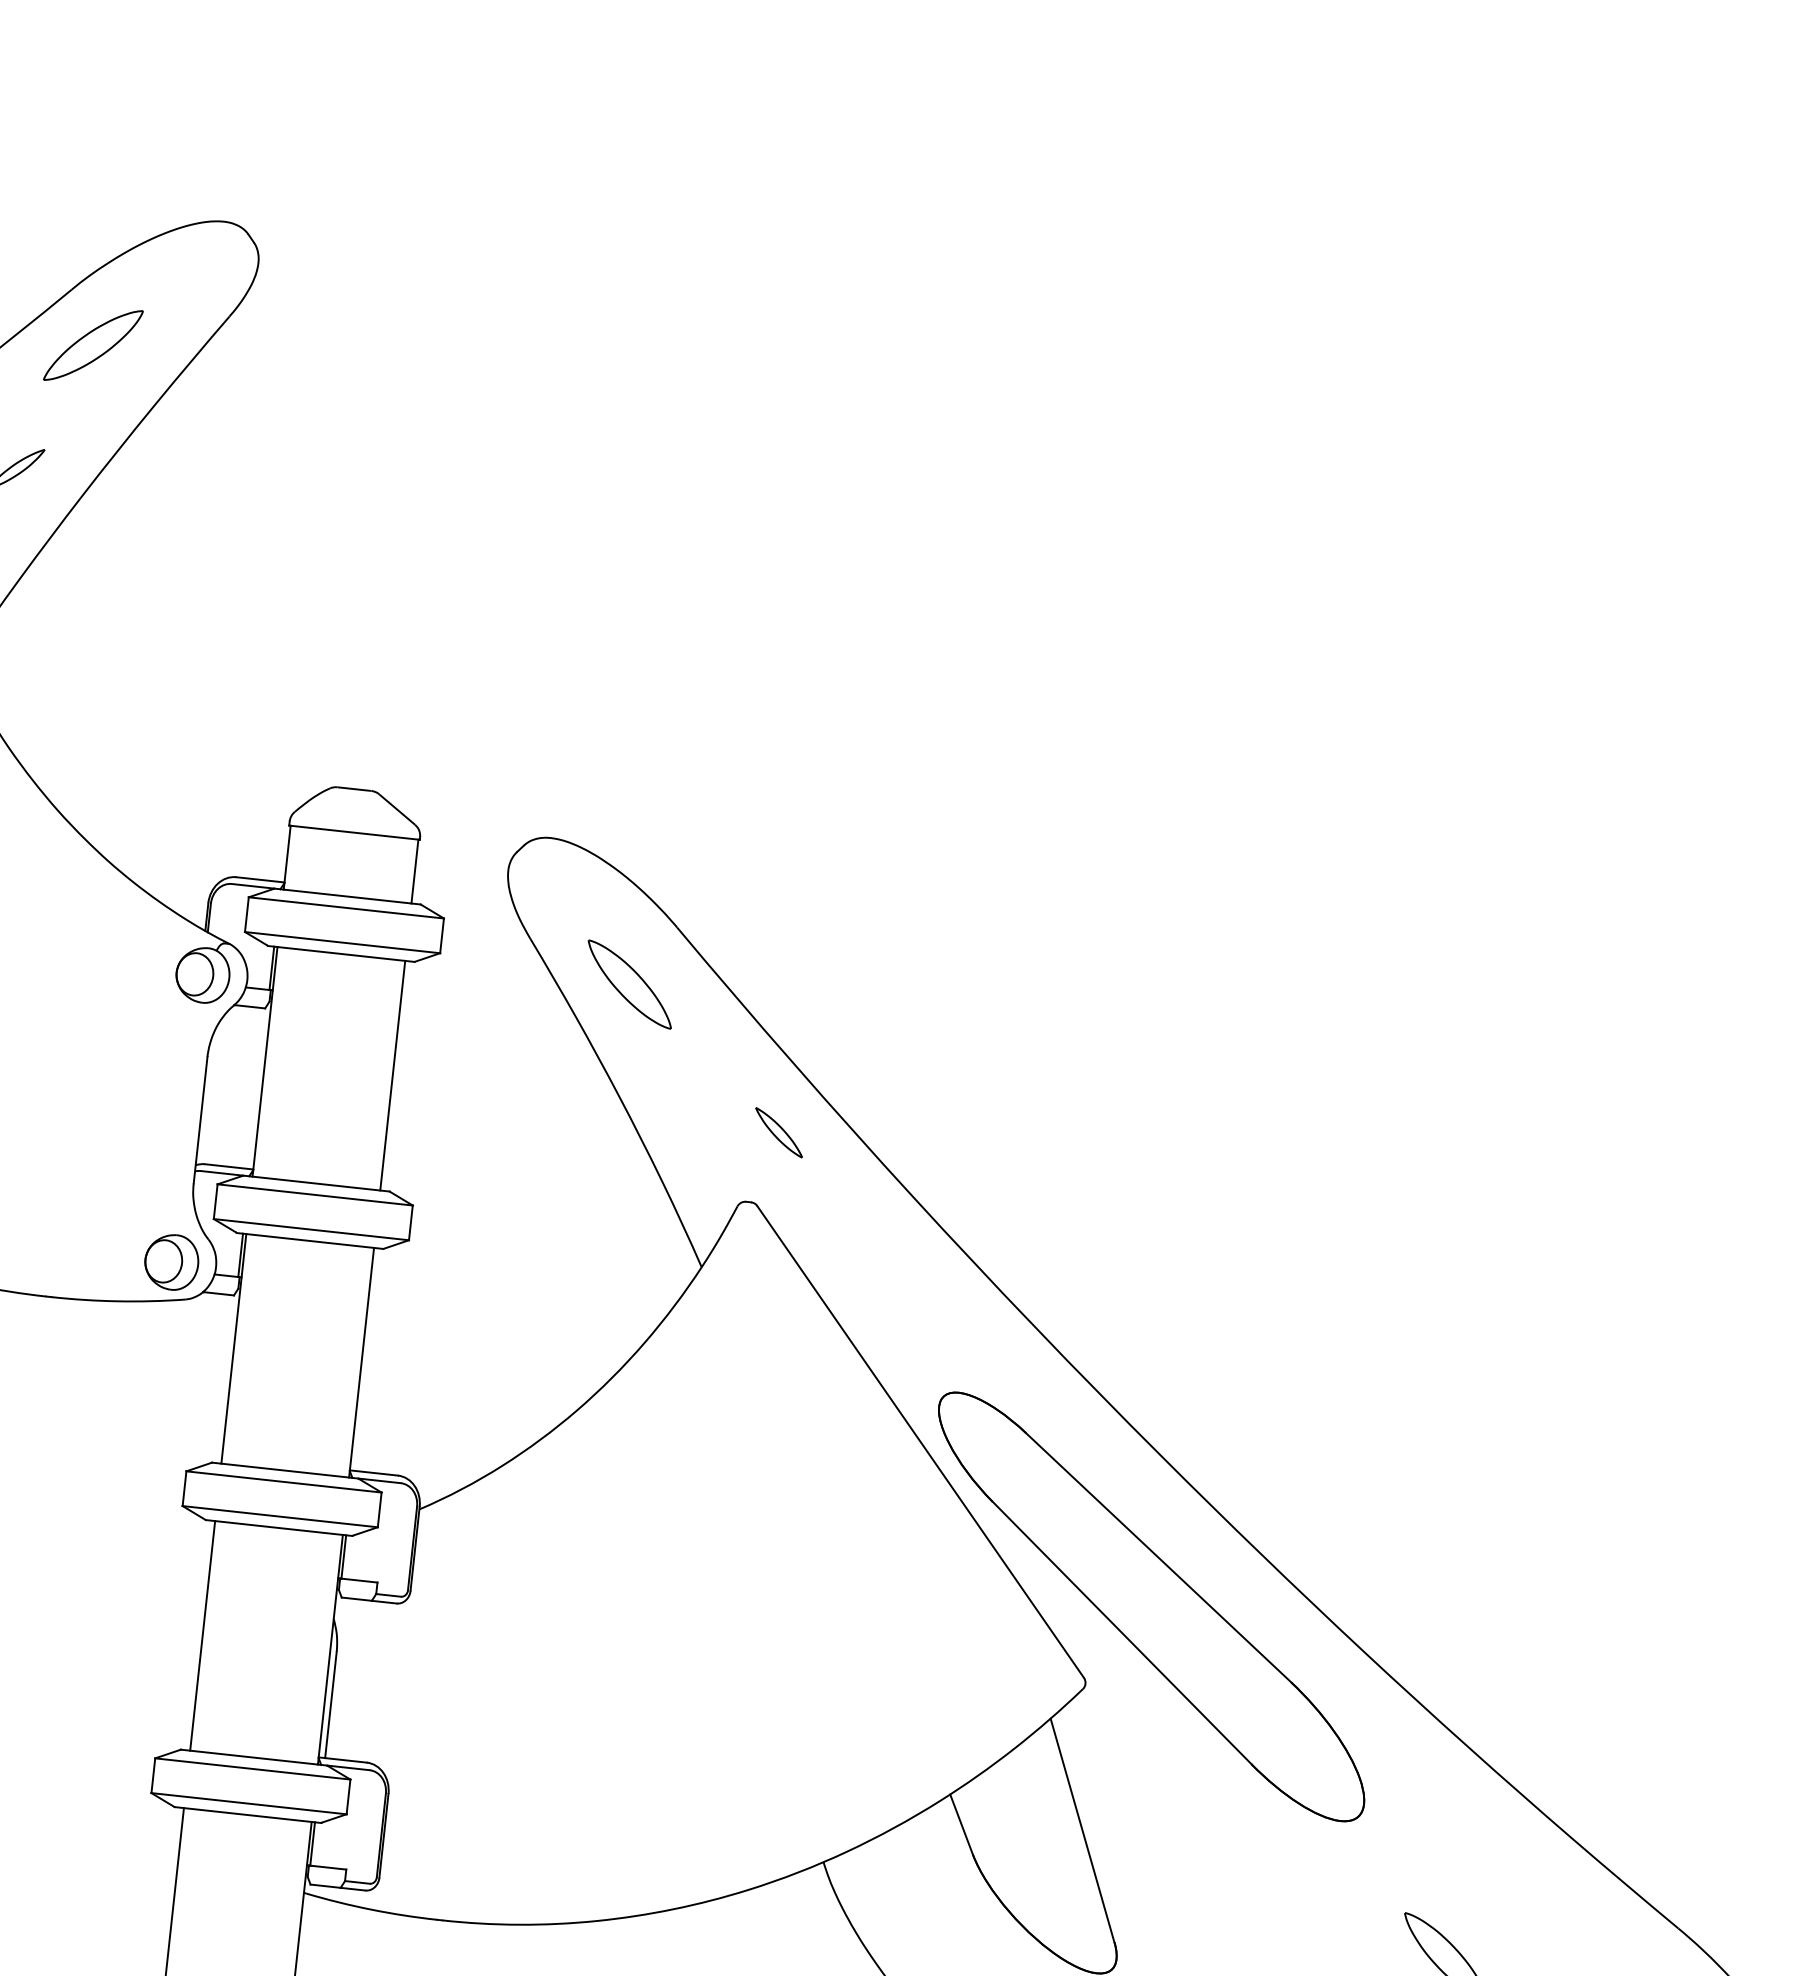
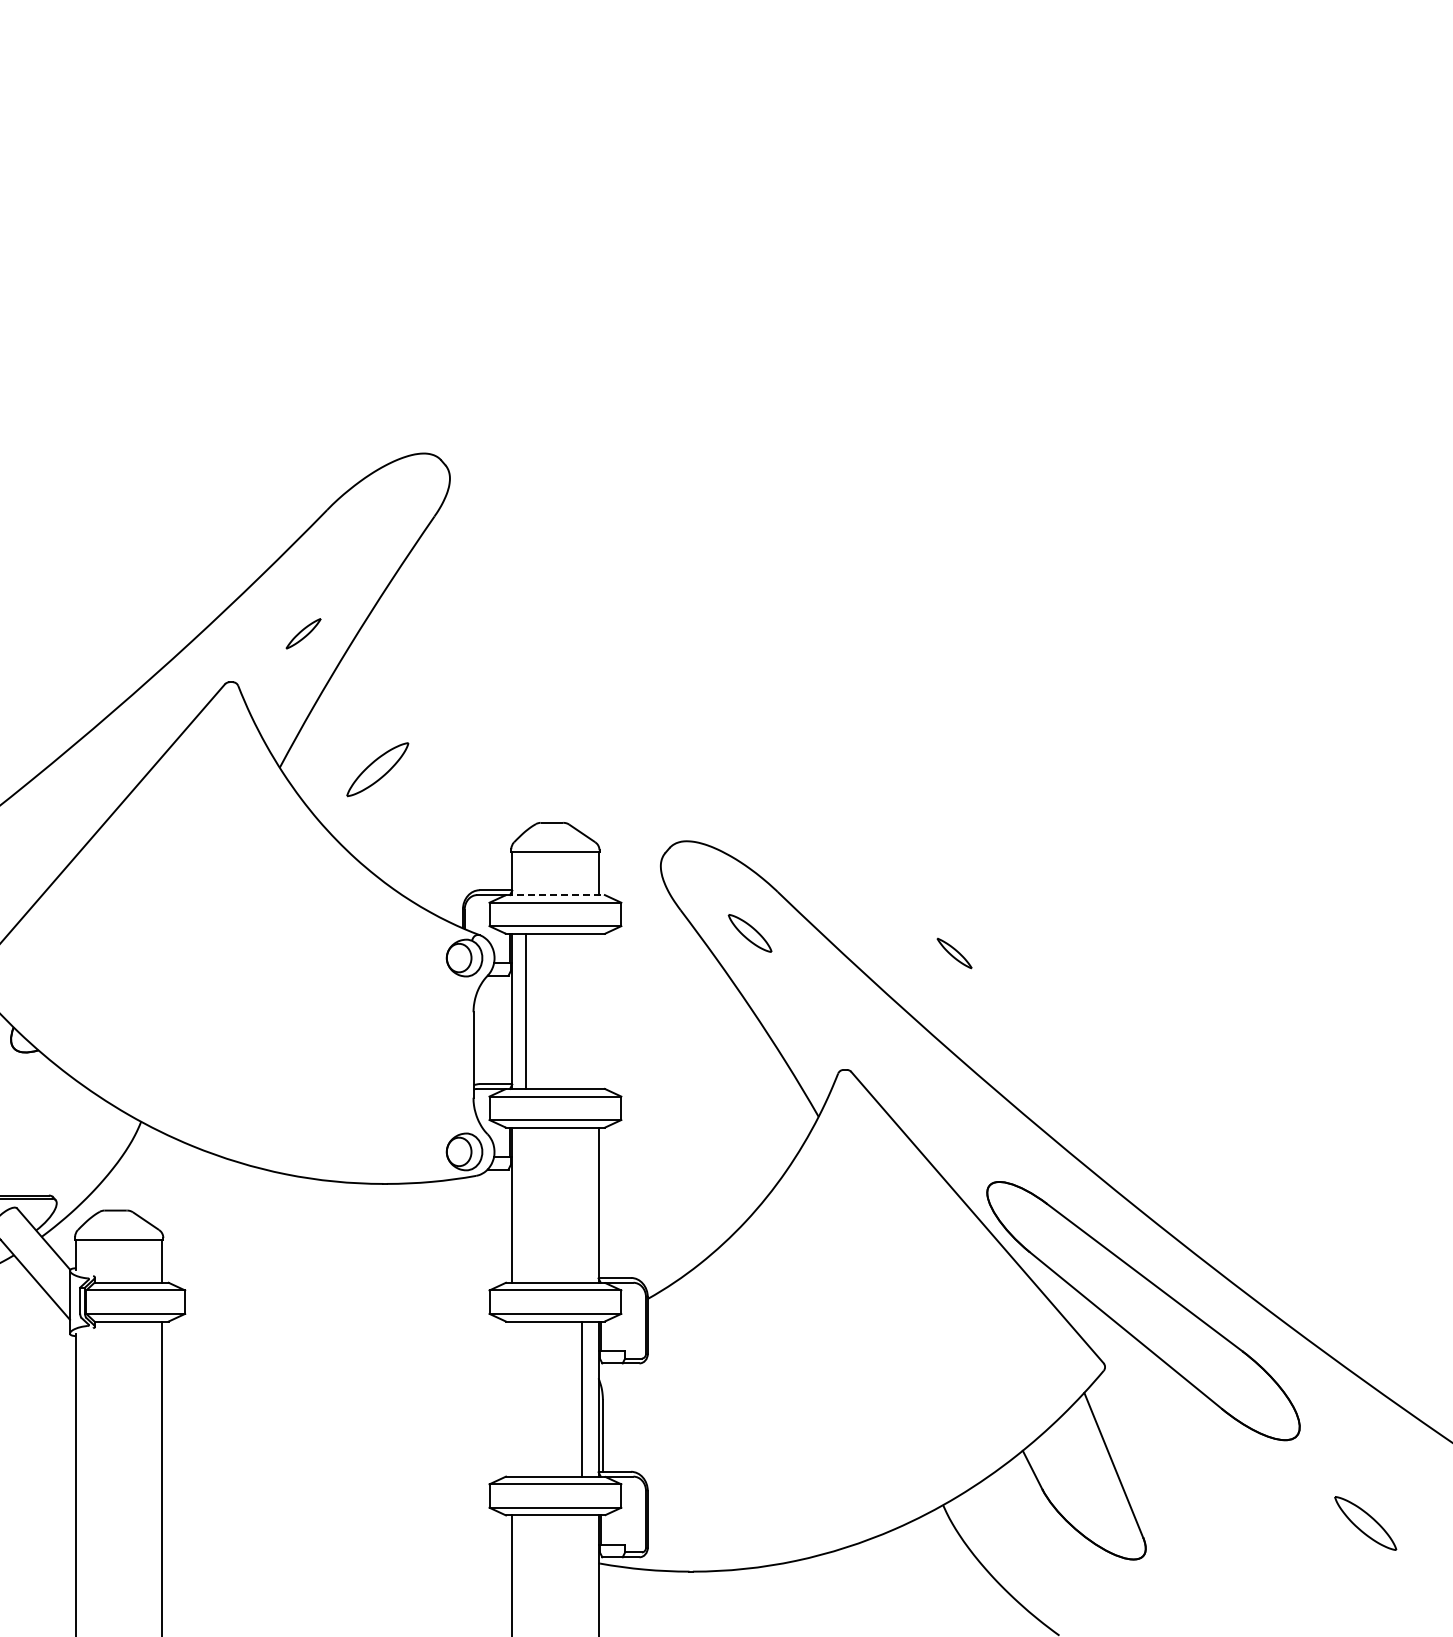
part: (93, 345) -> (377, 769), moved
line: (347, 897) -> (555, 895), solid -> dashed
part: (628, 984) -> (749, 933), size x0.7
line: (392, 1074) -> (525, 1010), moved
part: (778, 1132) -> (954, 953), moved
line: (203, 1635) -> (582, 1398), moved

